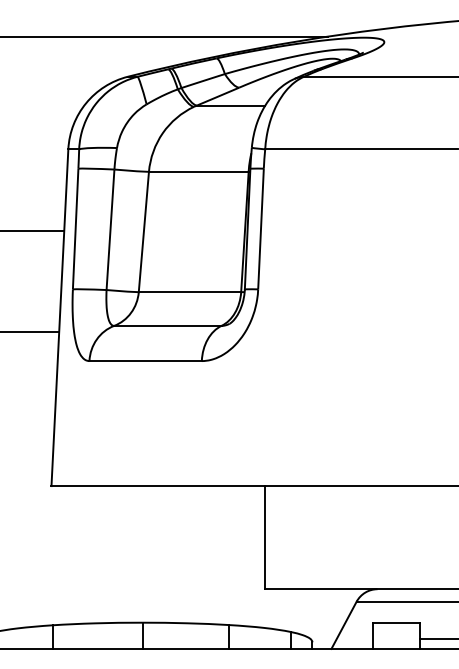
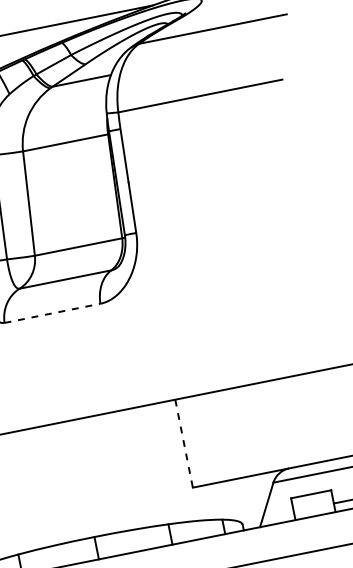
line: (146, 361) -> (53, 313), solid -> dashed
line: (264, 537) -> (183, 443), solid -> dashed

